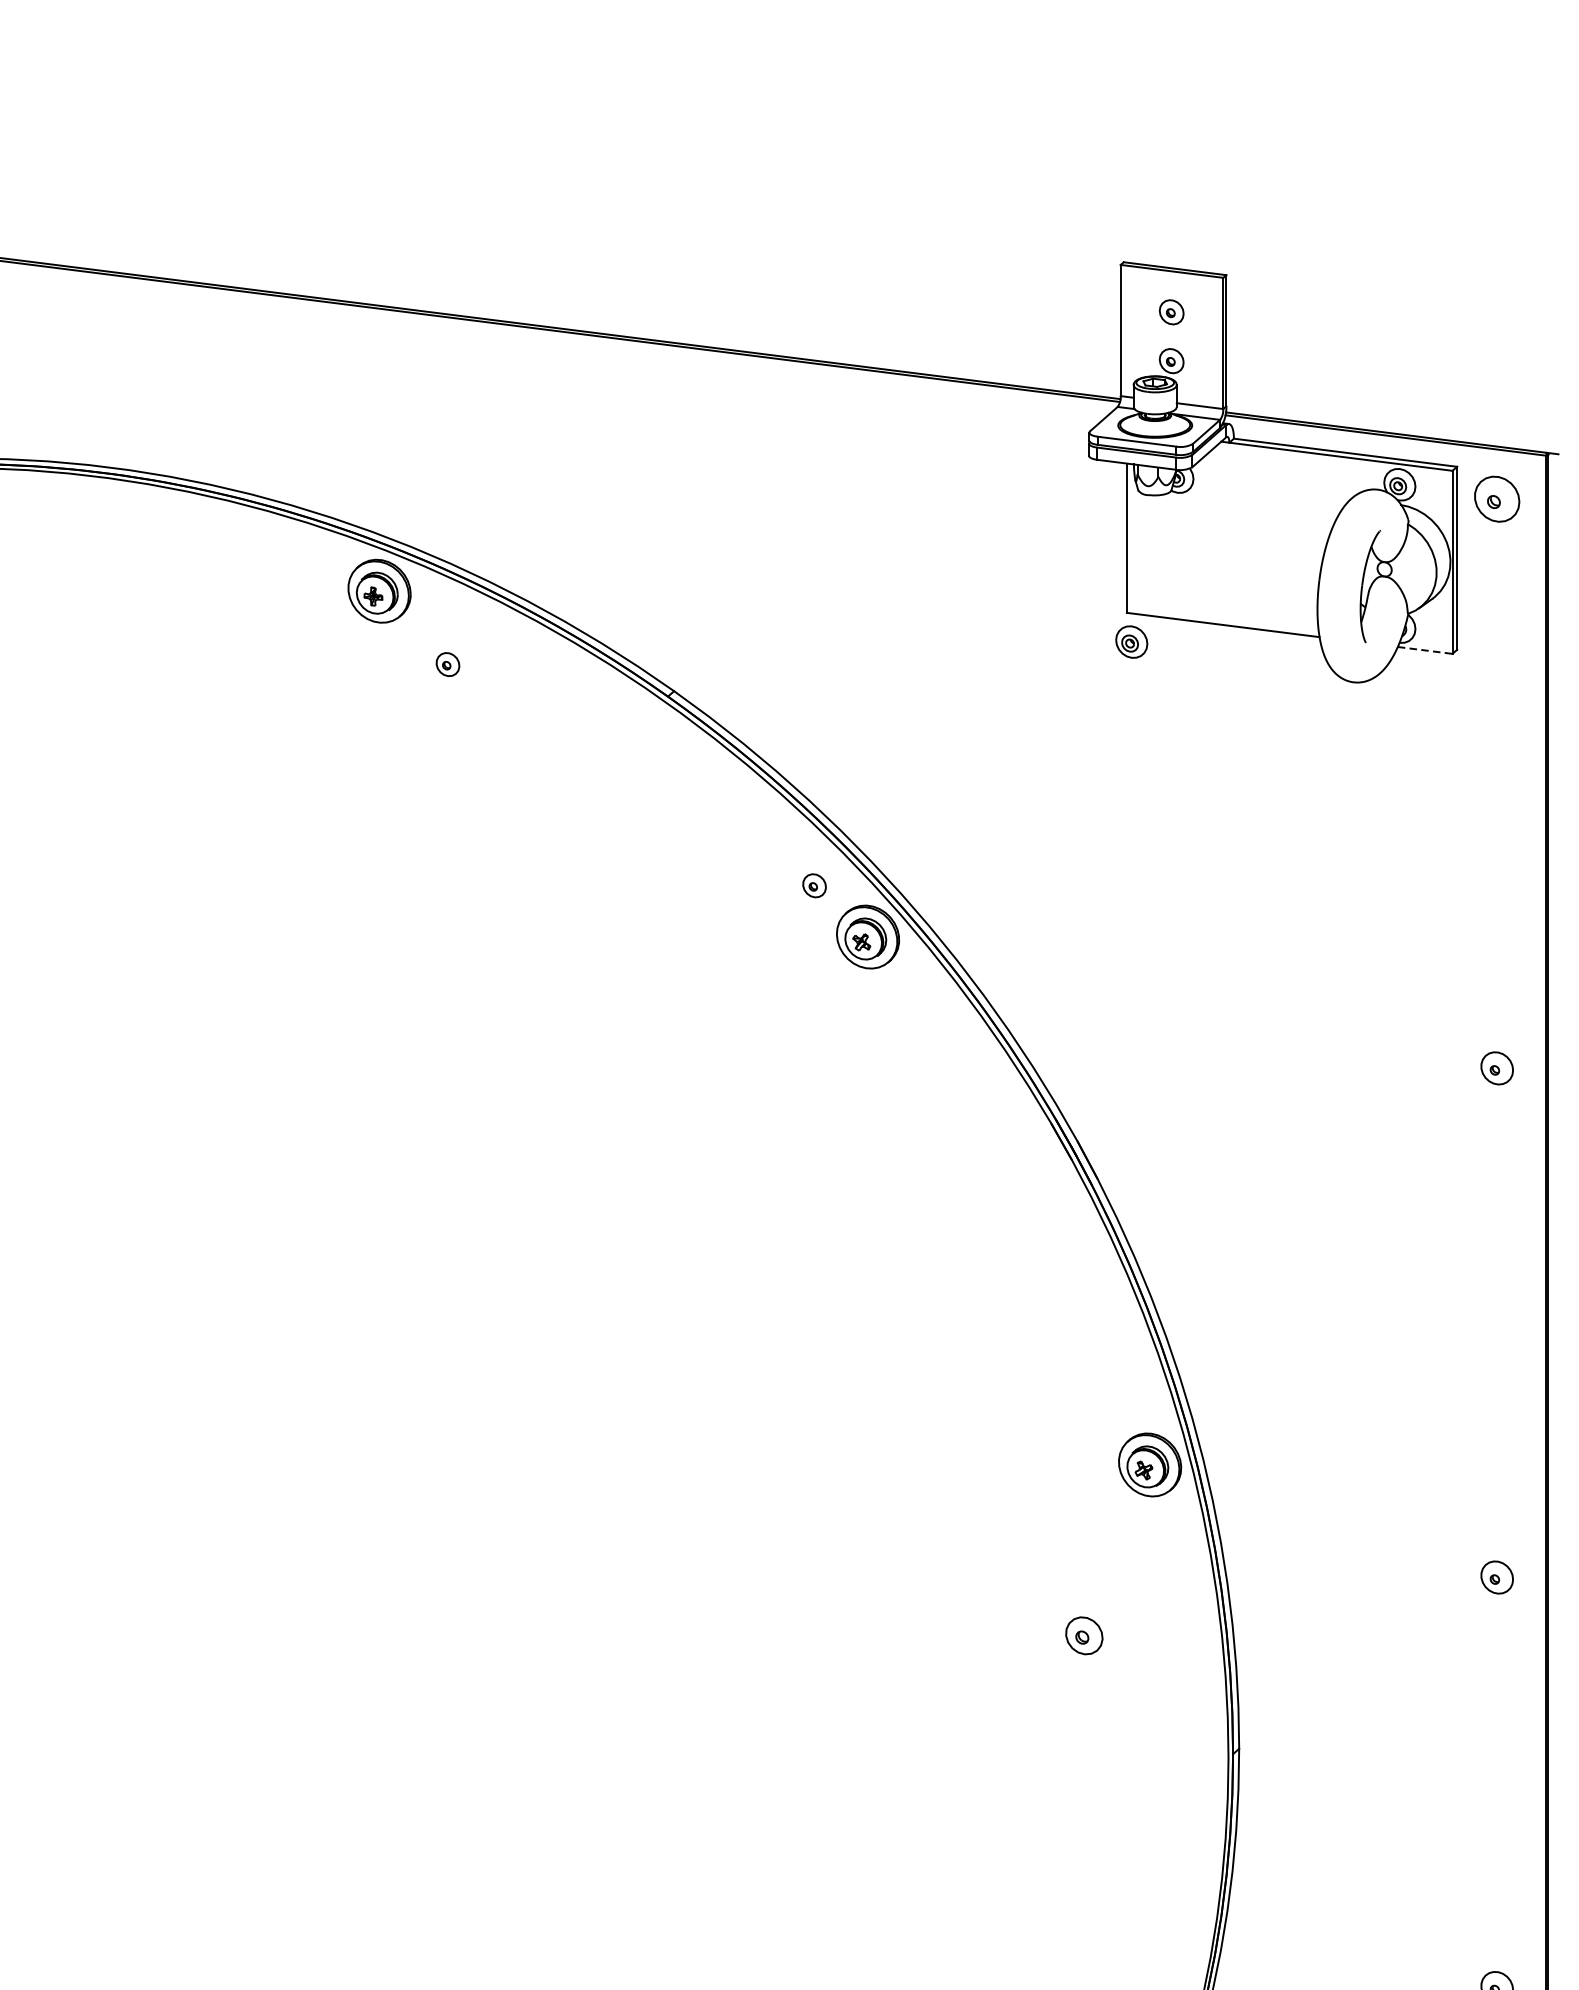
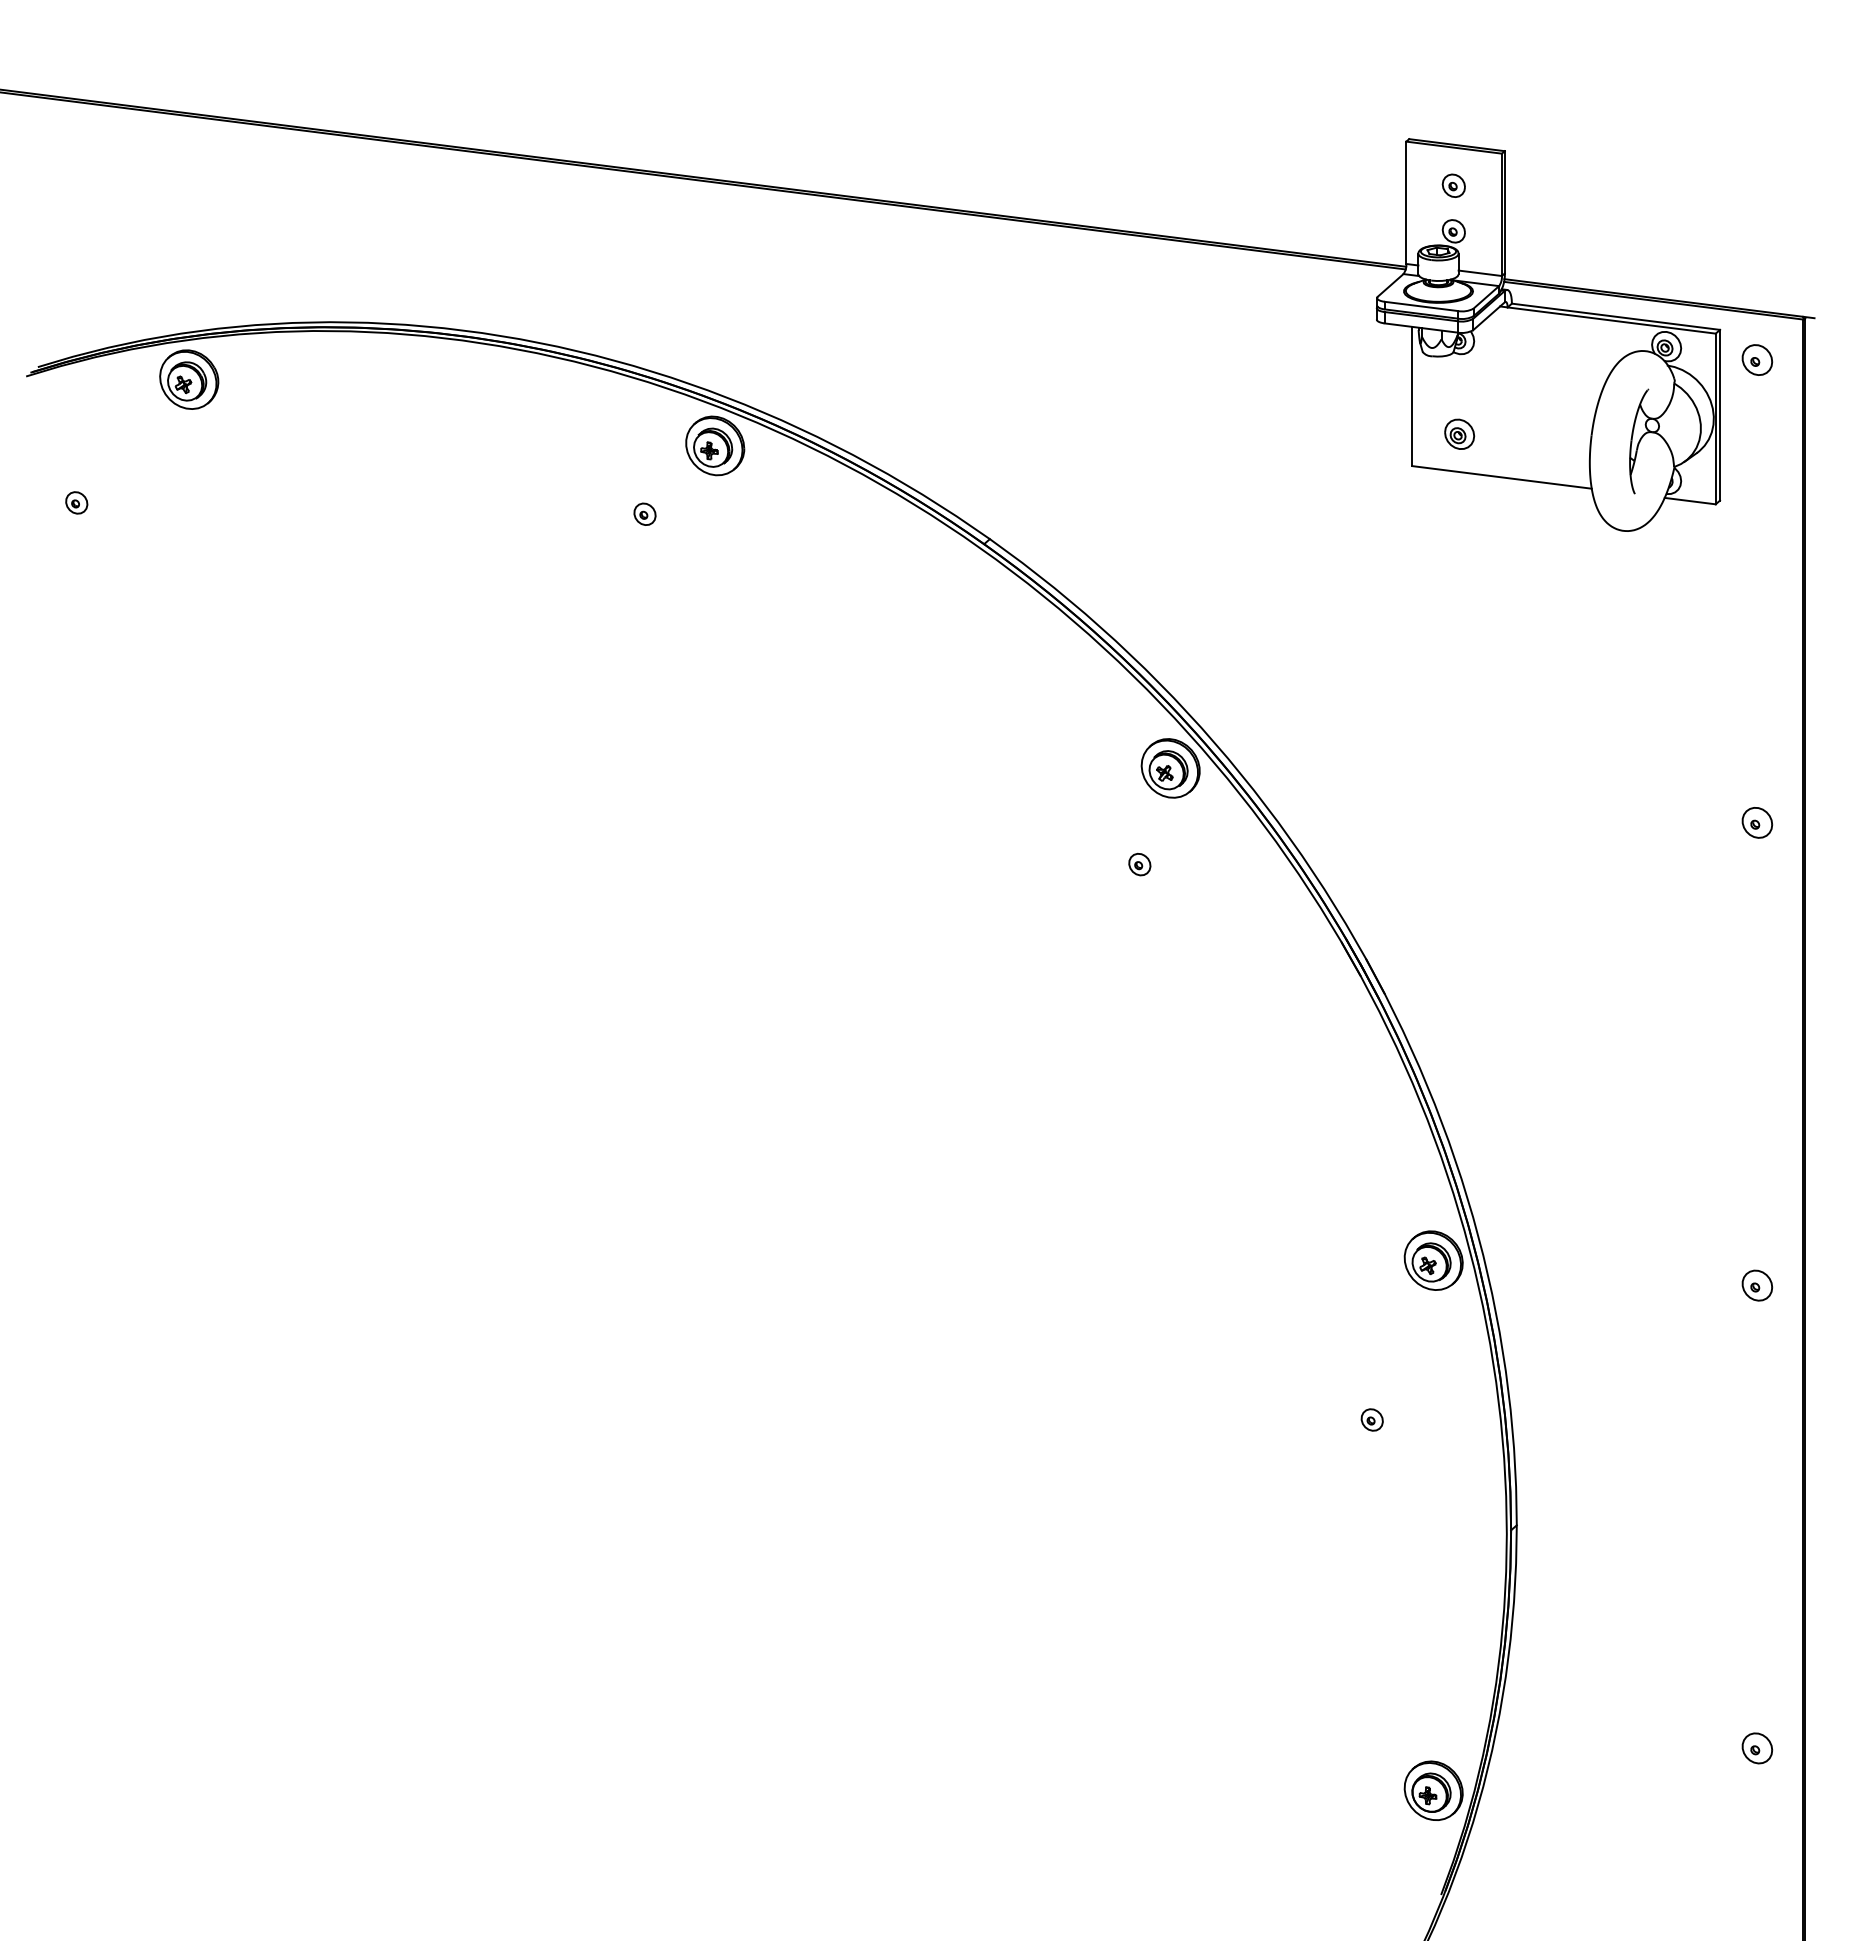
part: (1497, 498) -> (1757, 359), size x0.71
part: (1131, 641) -> (1459, 433), moved
line: (1425, 650) -> (1690, 501), dashed -> solid
part: (447, 663) -> (644, 513), moved
part: (814, 885) -> (1139, 864), moved
part: (1497, 1068) -> (1757, 822), moved
part: (1497, 1577) -> (1757, 1285), moved
part: (1083, 1635) -> (1371, 1419), size x0.62

